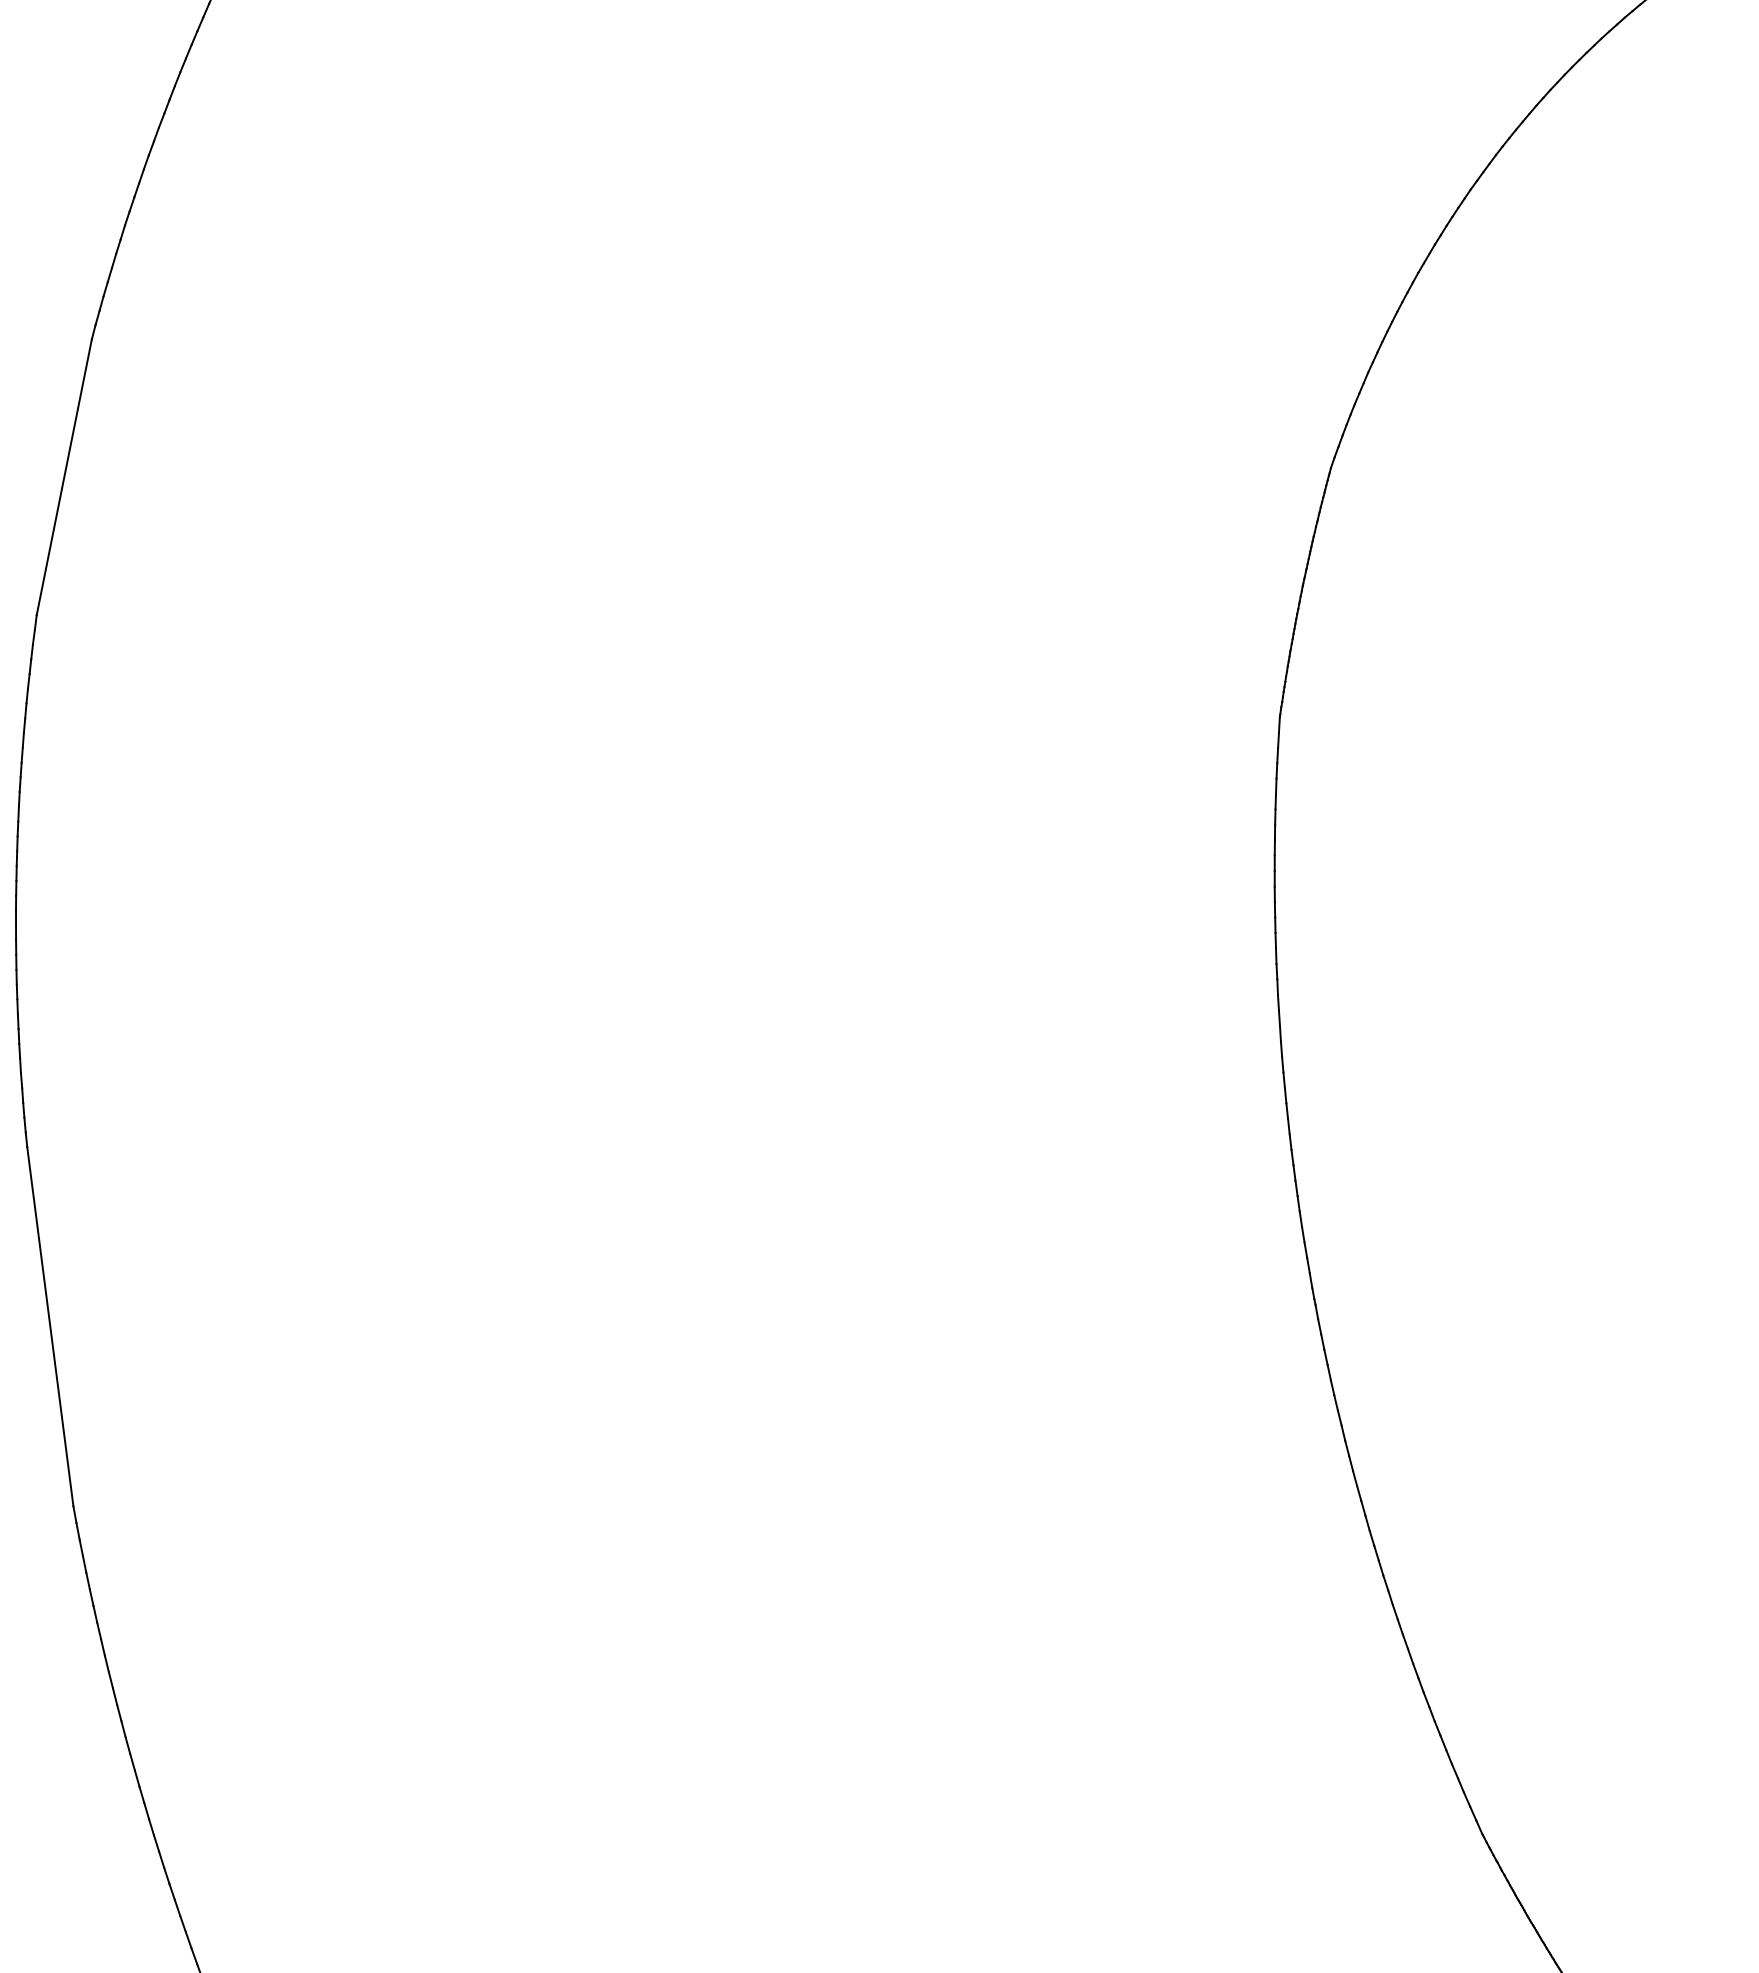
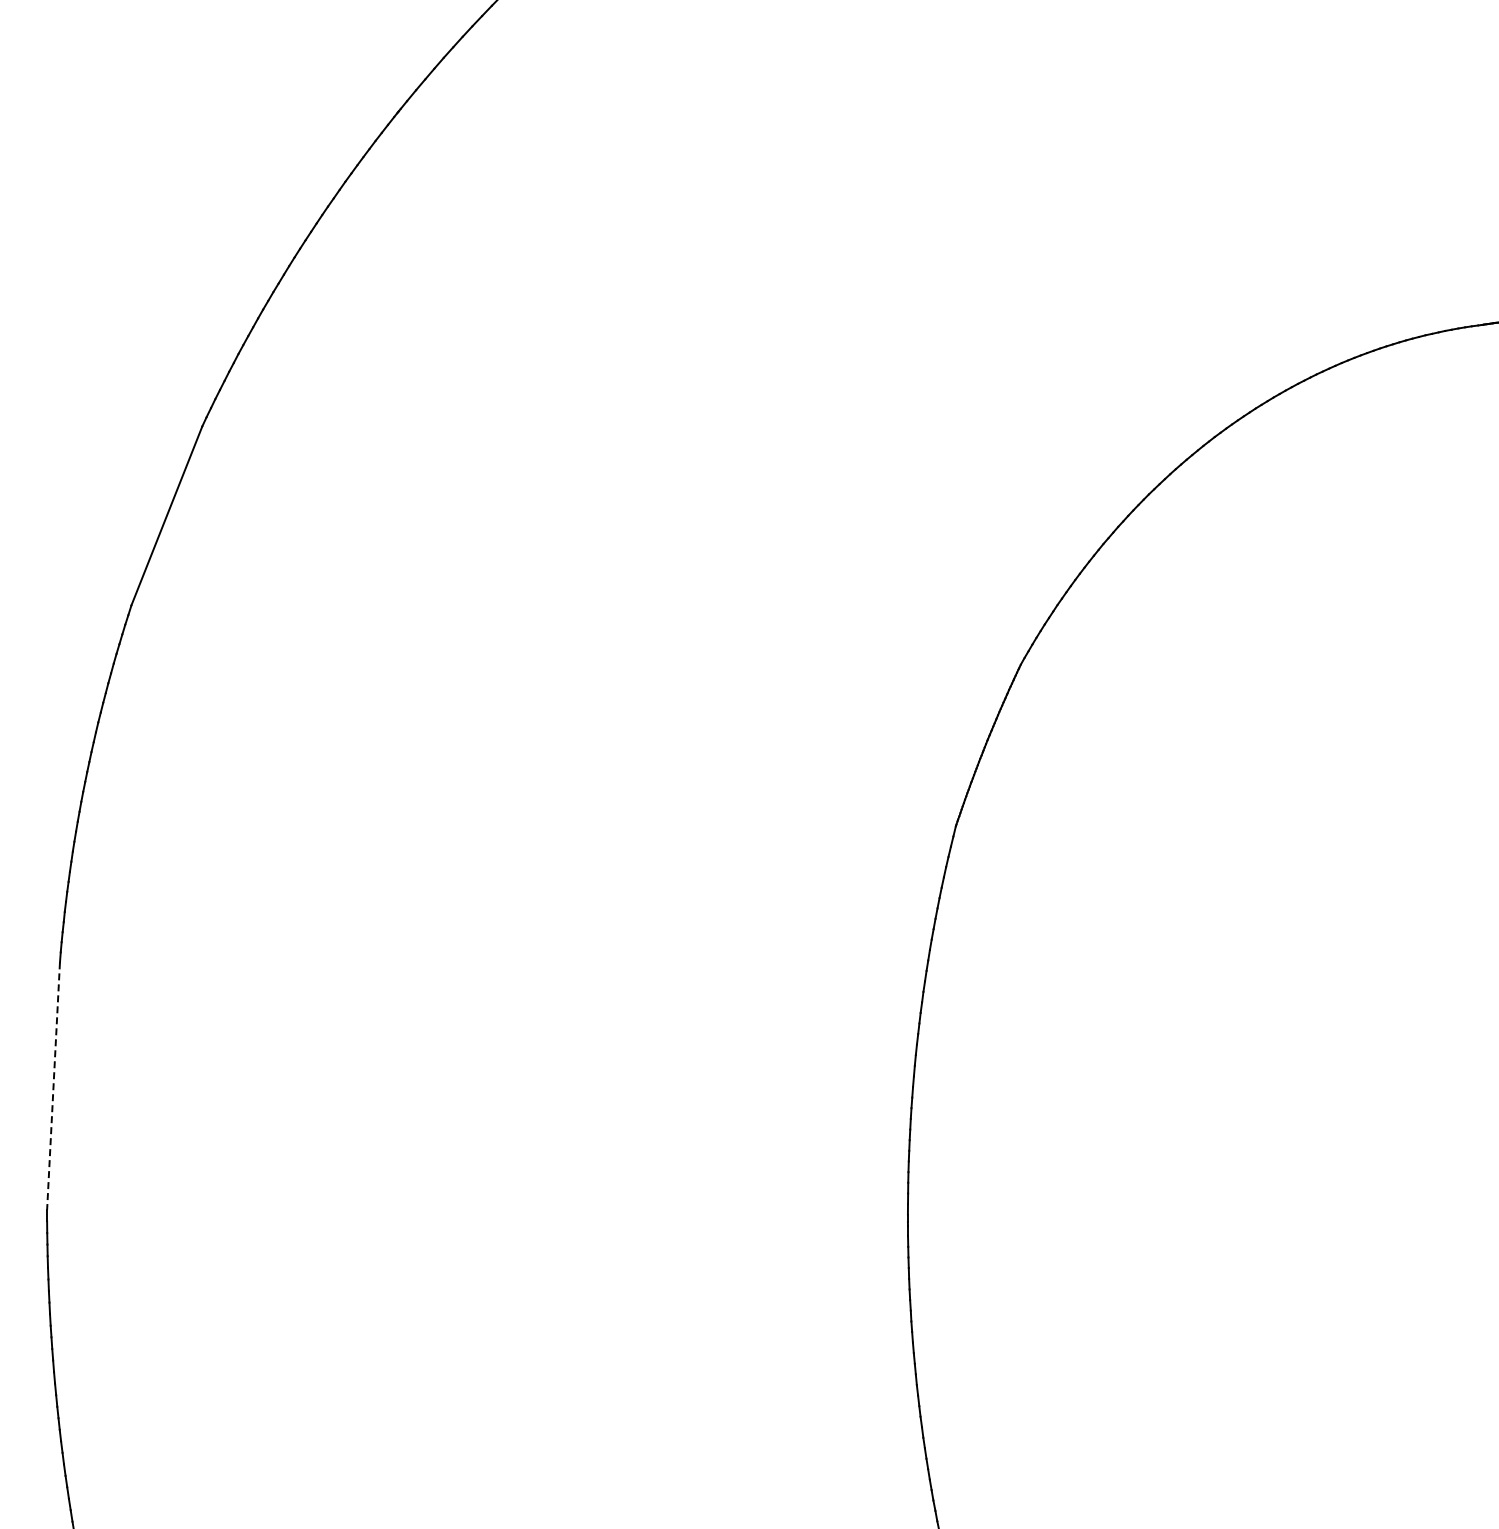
line: (50, 1327) -> (53, 1086), solid -> dashed

